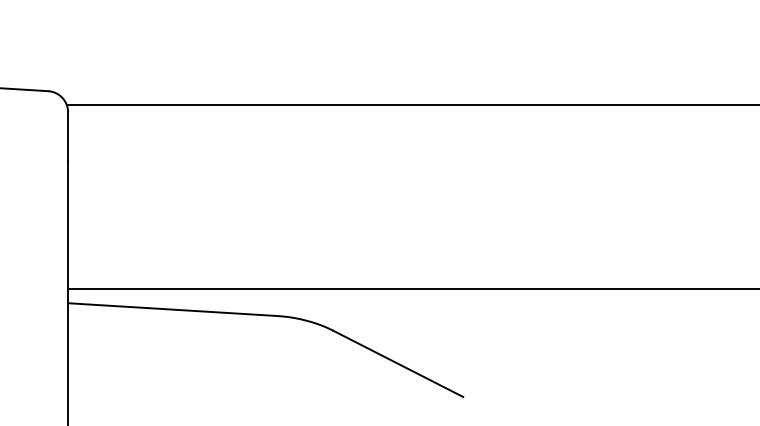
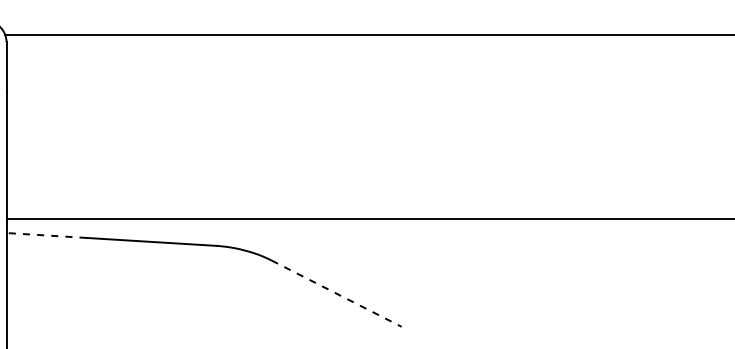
line: (107, 305) -> (45, 235), solid -> dashed
line: (398, 363) -> (336, 293), solid -> dashed

